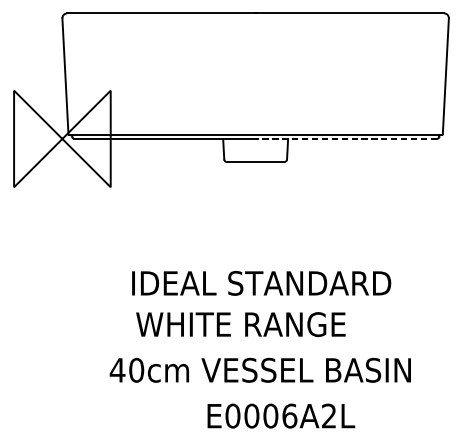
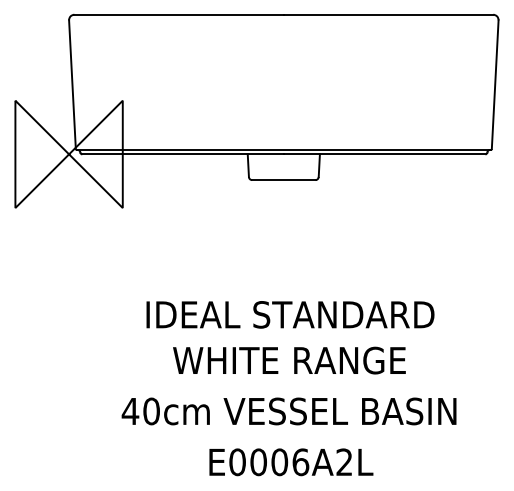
line: (346, 139) -> (384, 154), dashed -> solid
text: (240, 324) -> (289, 360), moved
text: (281, 416) -> (291, 462), moved

